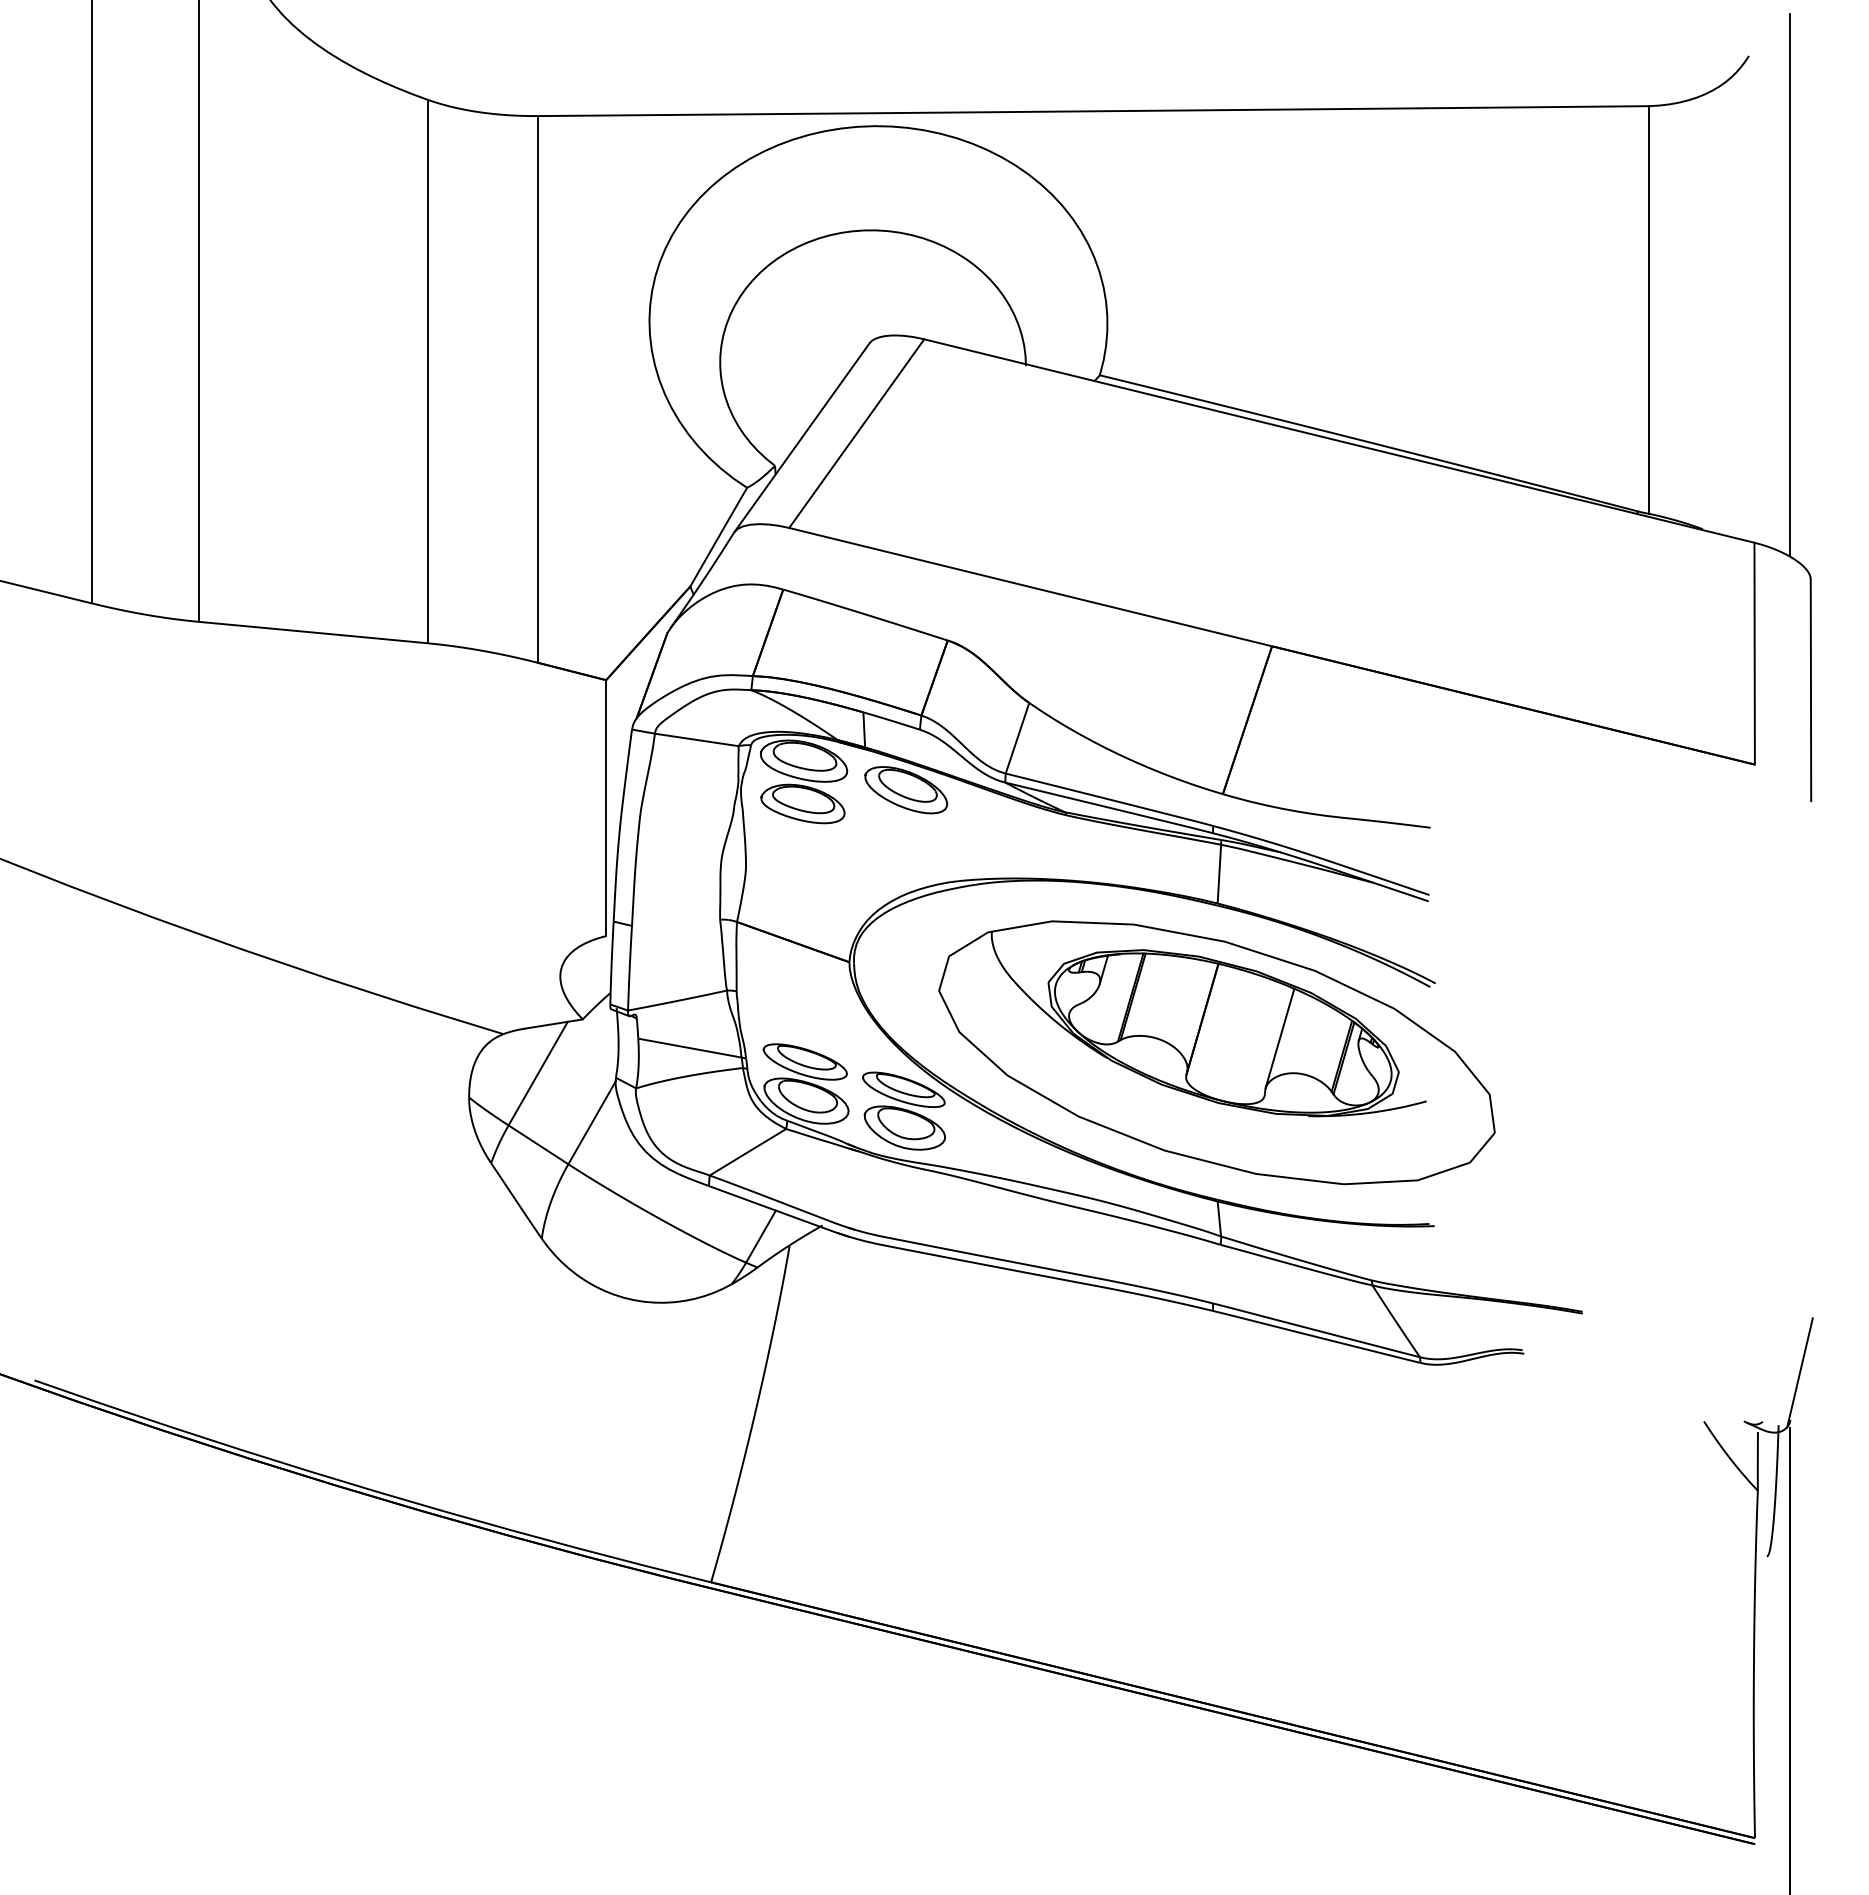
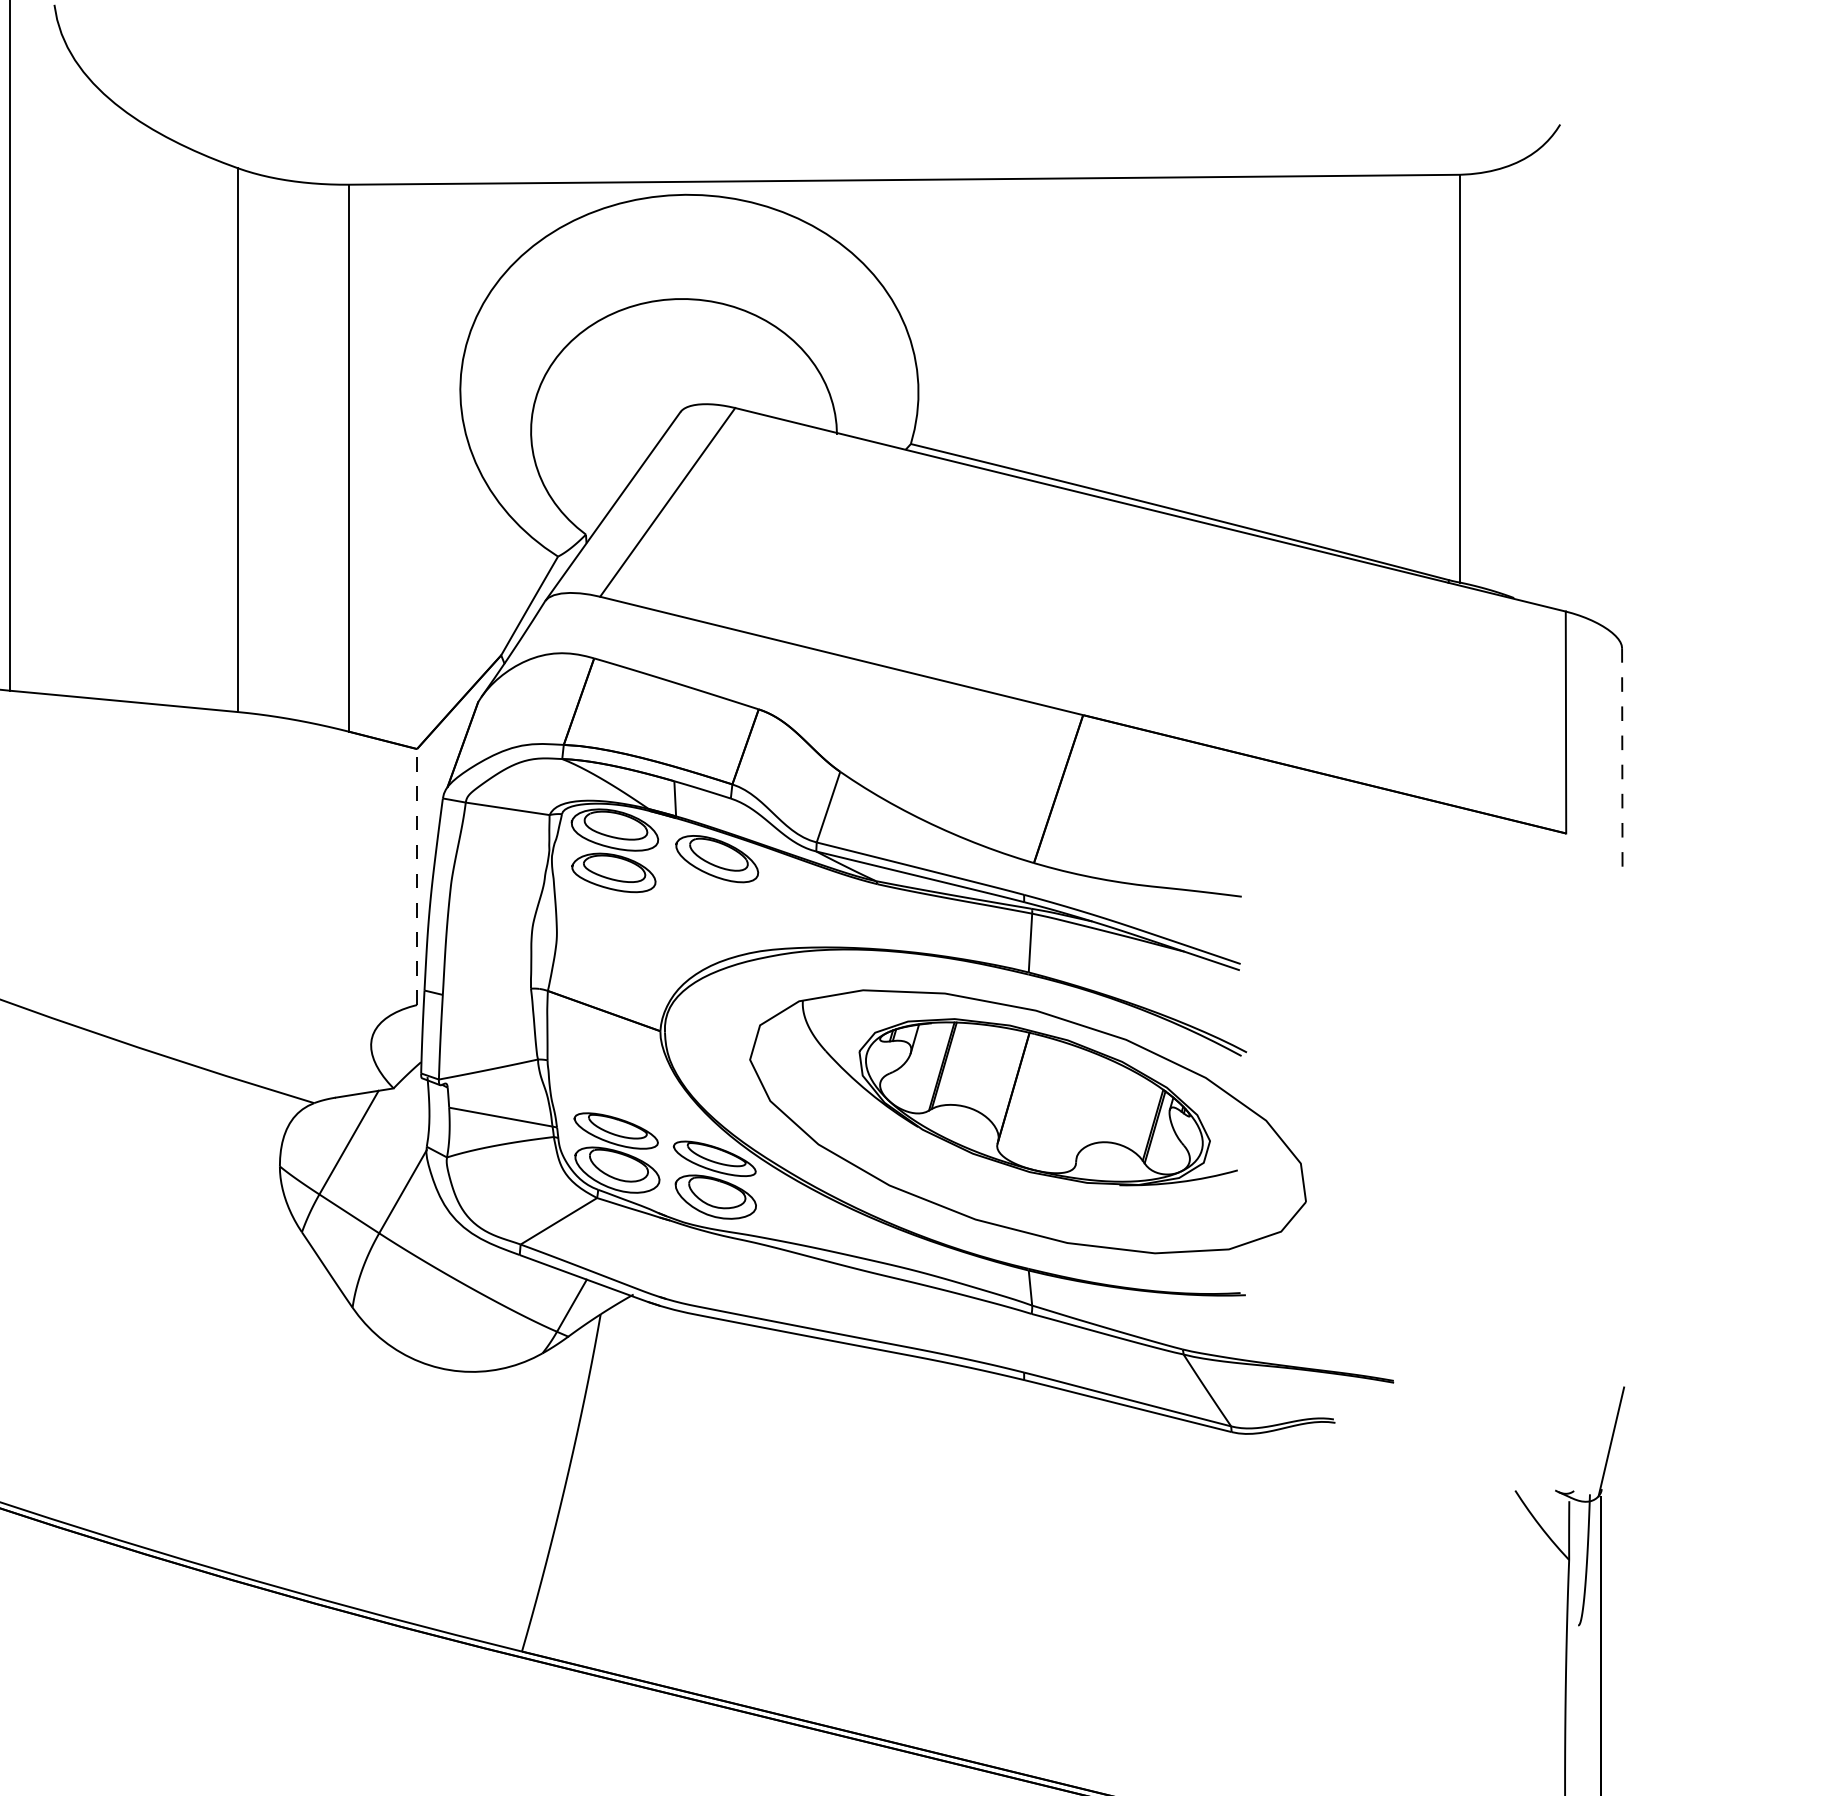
line: (1789, 284) -> (1600, 353), removed
line: (1810, 690) -> (1621, 759), solid -> dashed
line: (606, 808) -> (417, 877), solid -> dashed
line: (1279, 1038) -> (1090, 1107), removed

